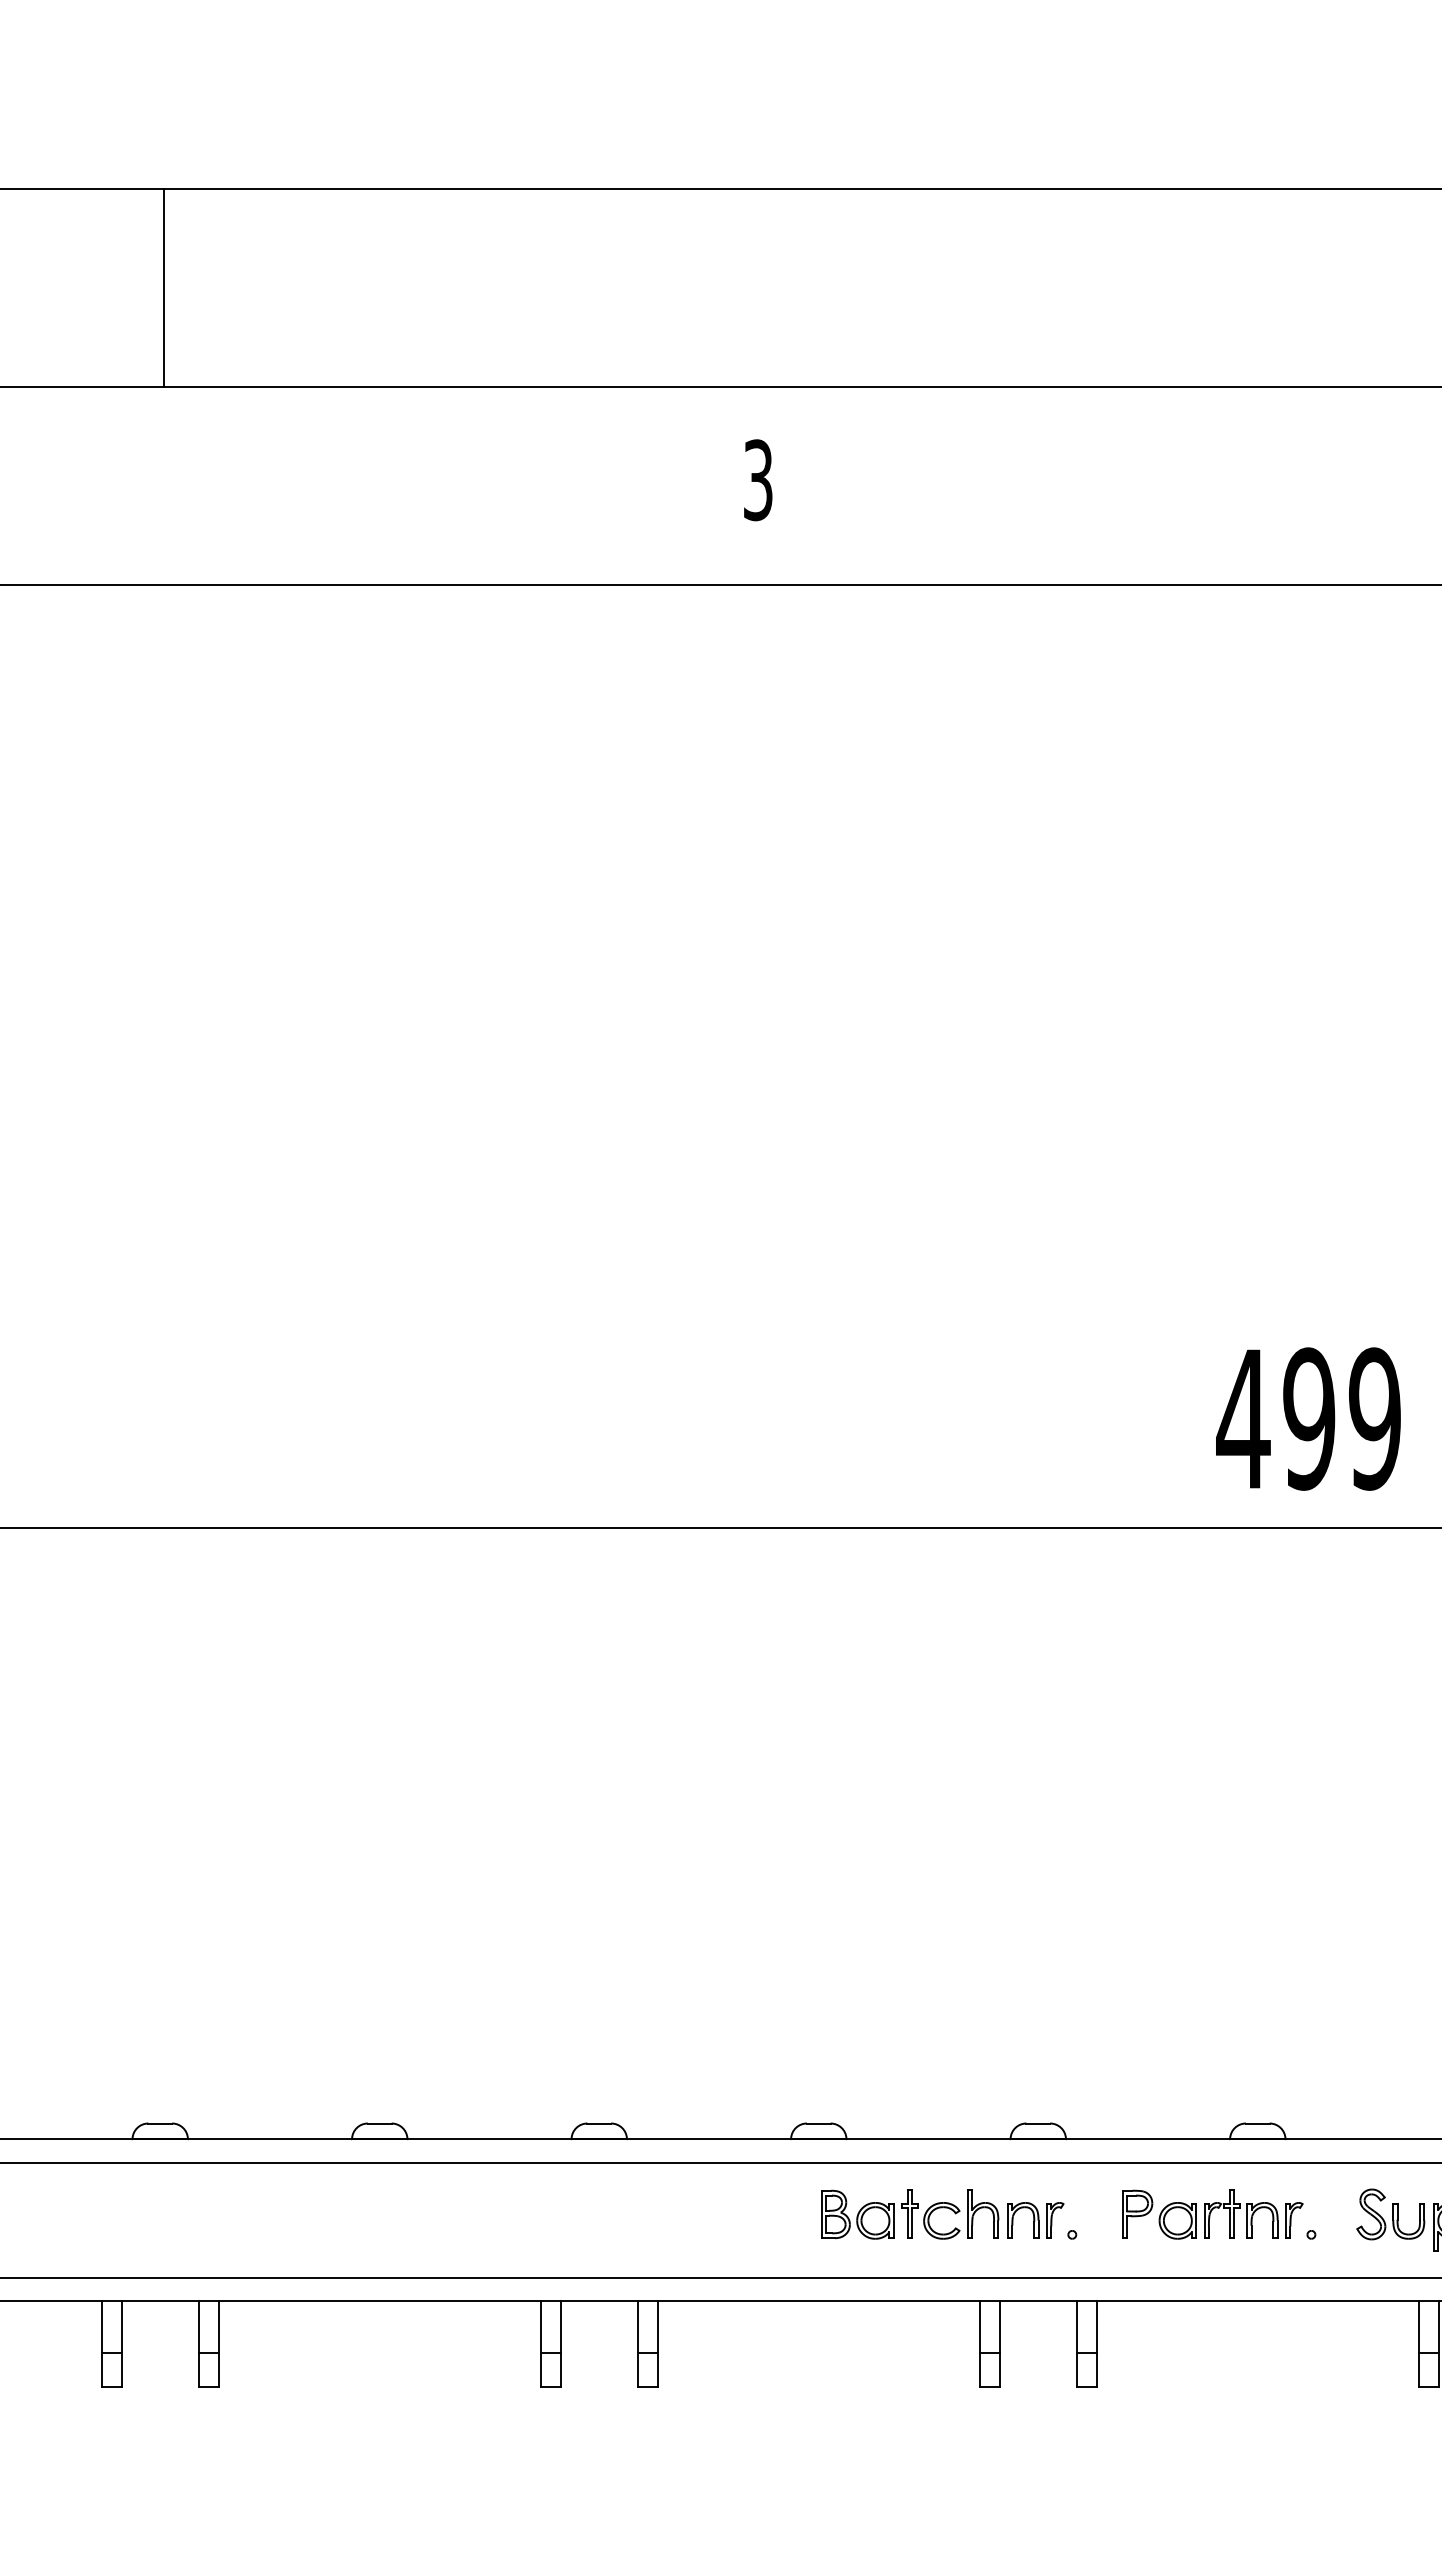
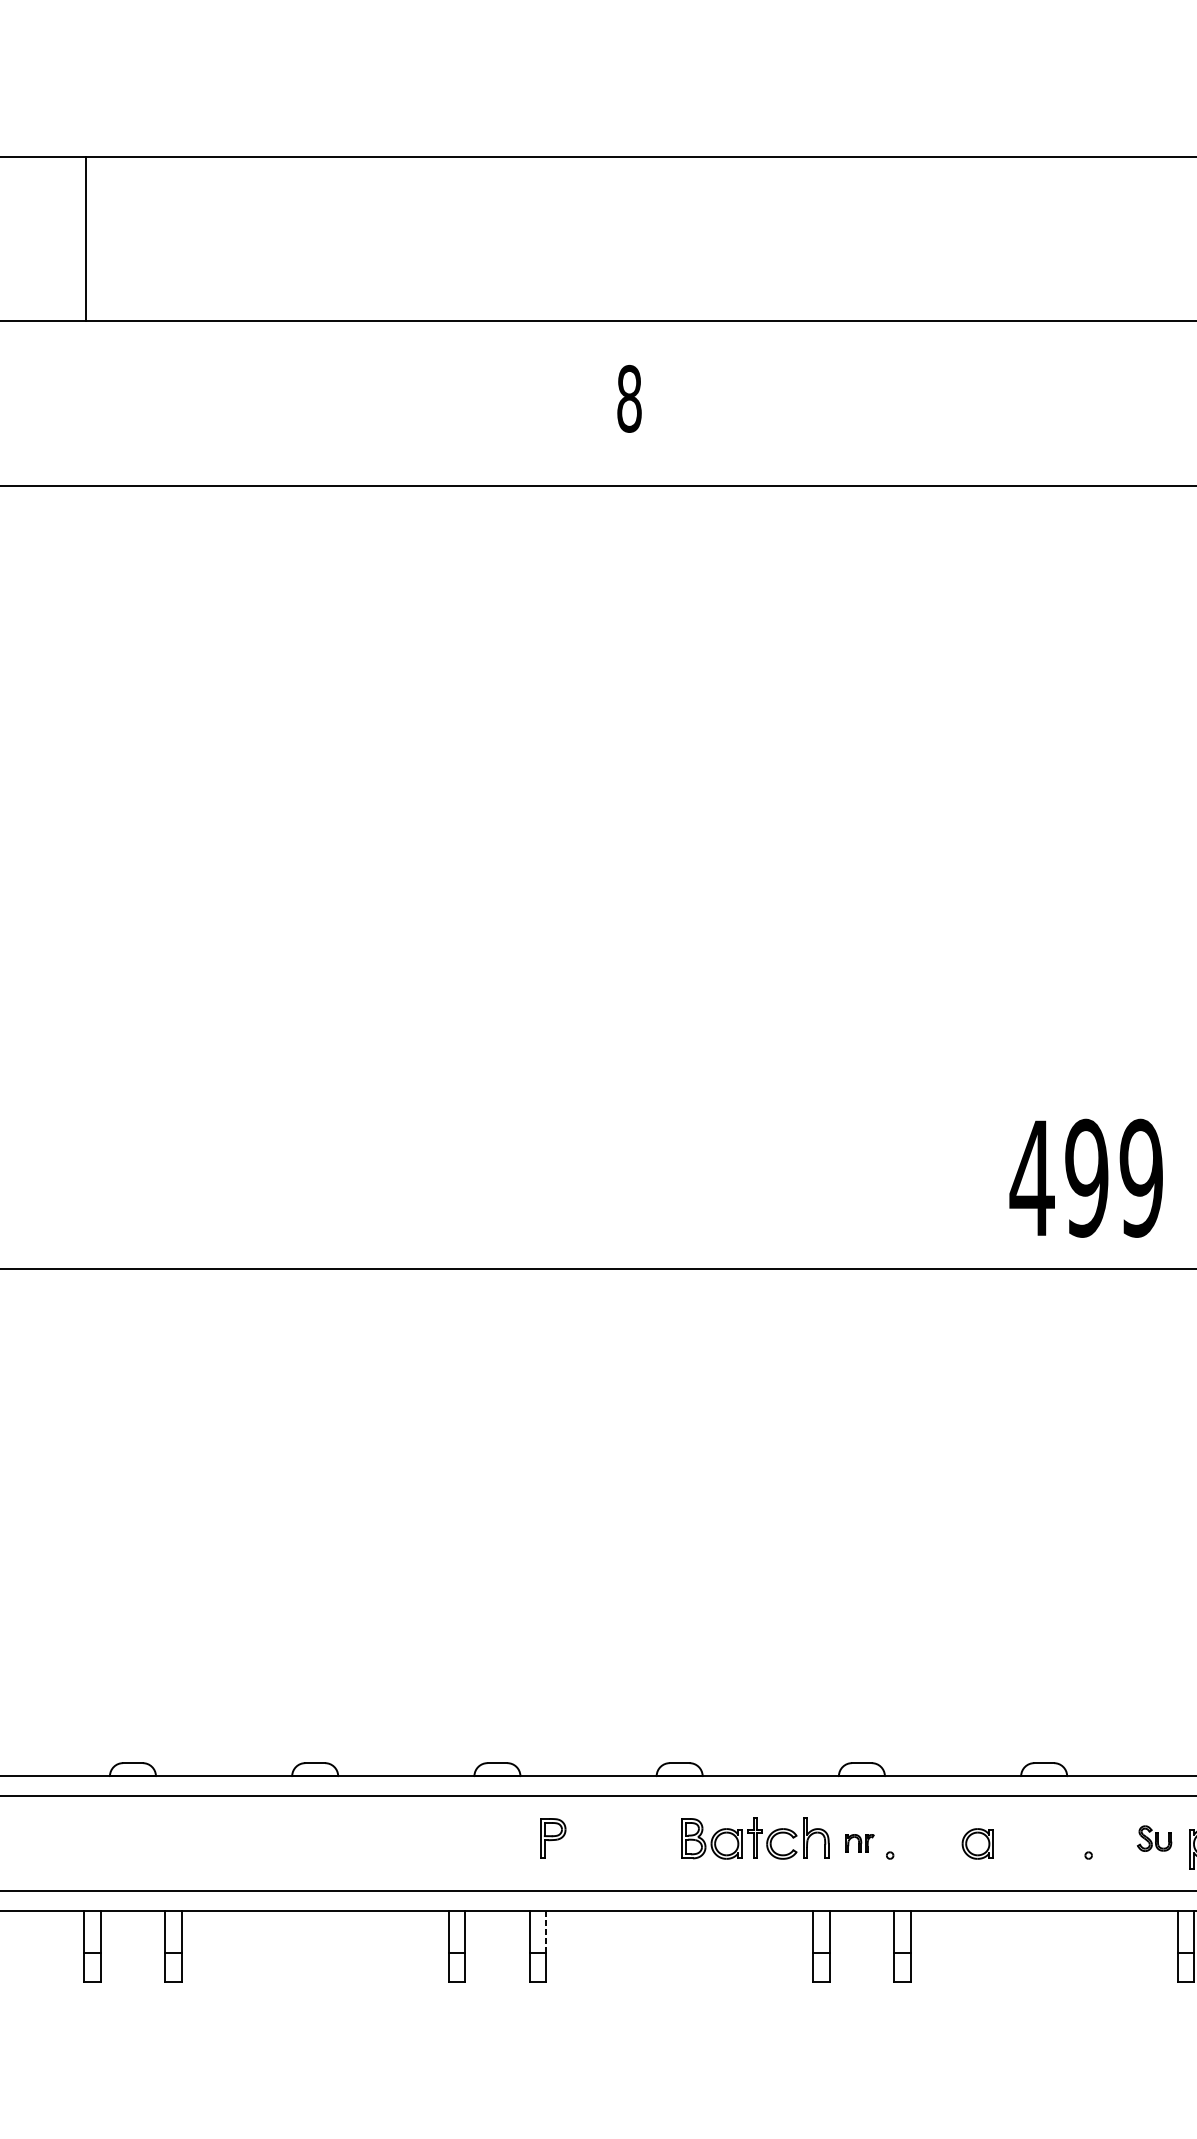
line: (164, 287) -> (85, 238), moved
text: (758, 480) -> (629, 399), 3 -> 8
part: (1137, 2213) -> (553, 1837), moved
part: (1253, 2213) -> (1040, 1837), removed
part: (1390, 2214) -> (1154, 1838), size x0.6
part: (1035, 2220) -> (859, 1843), size x0.6
line: (657, 2327) -> (545, 1932), solid -> dashed

